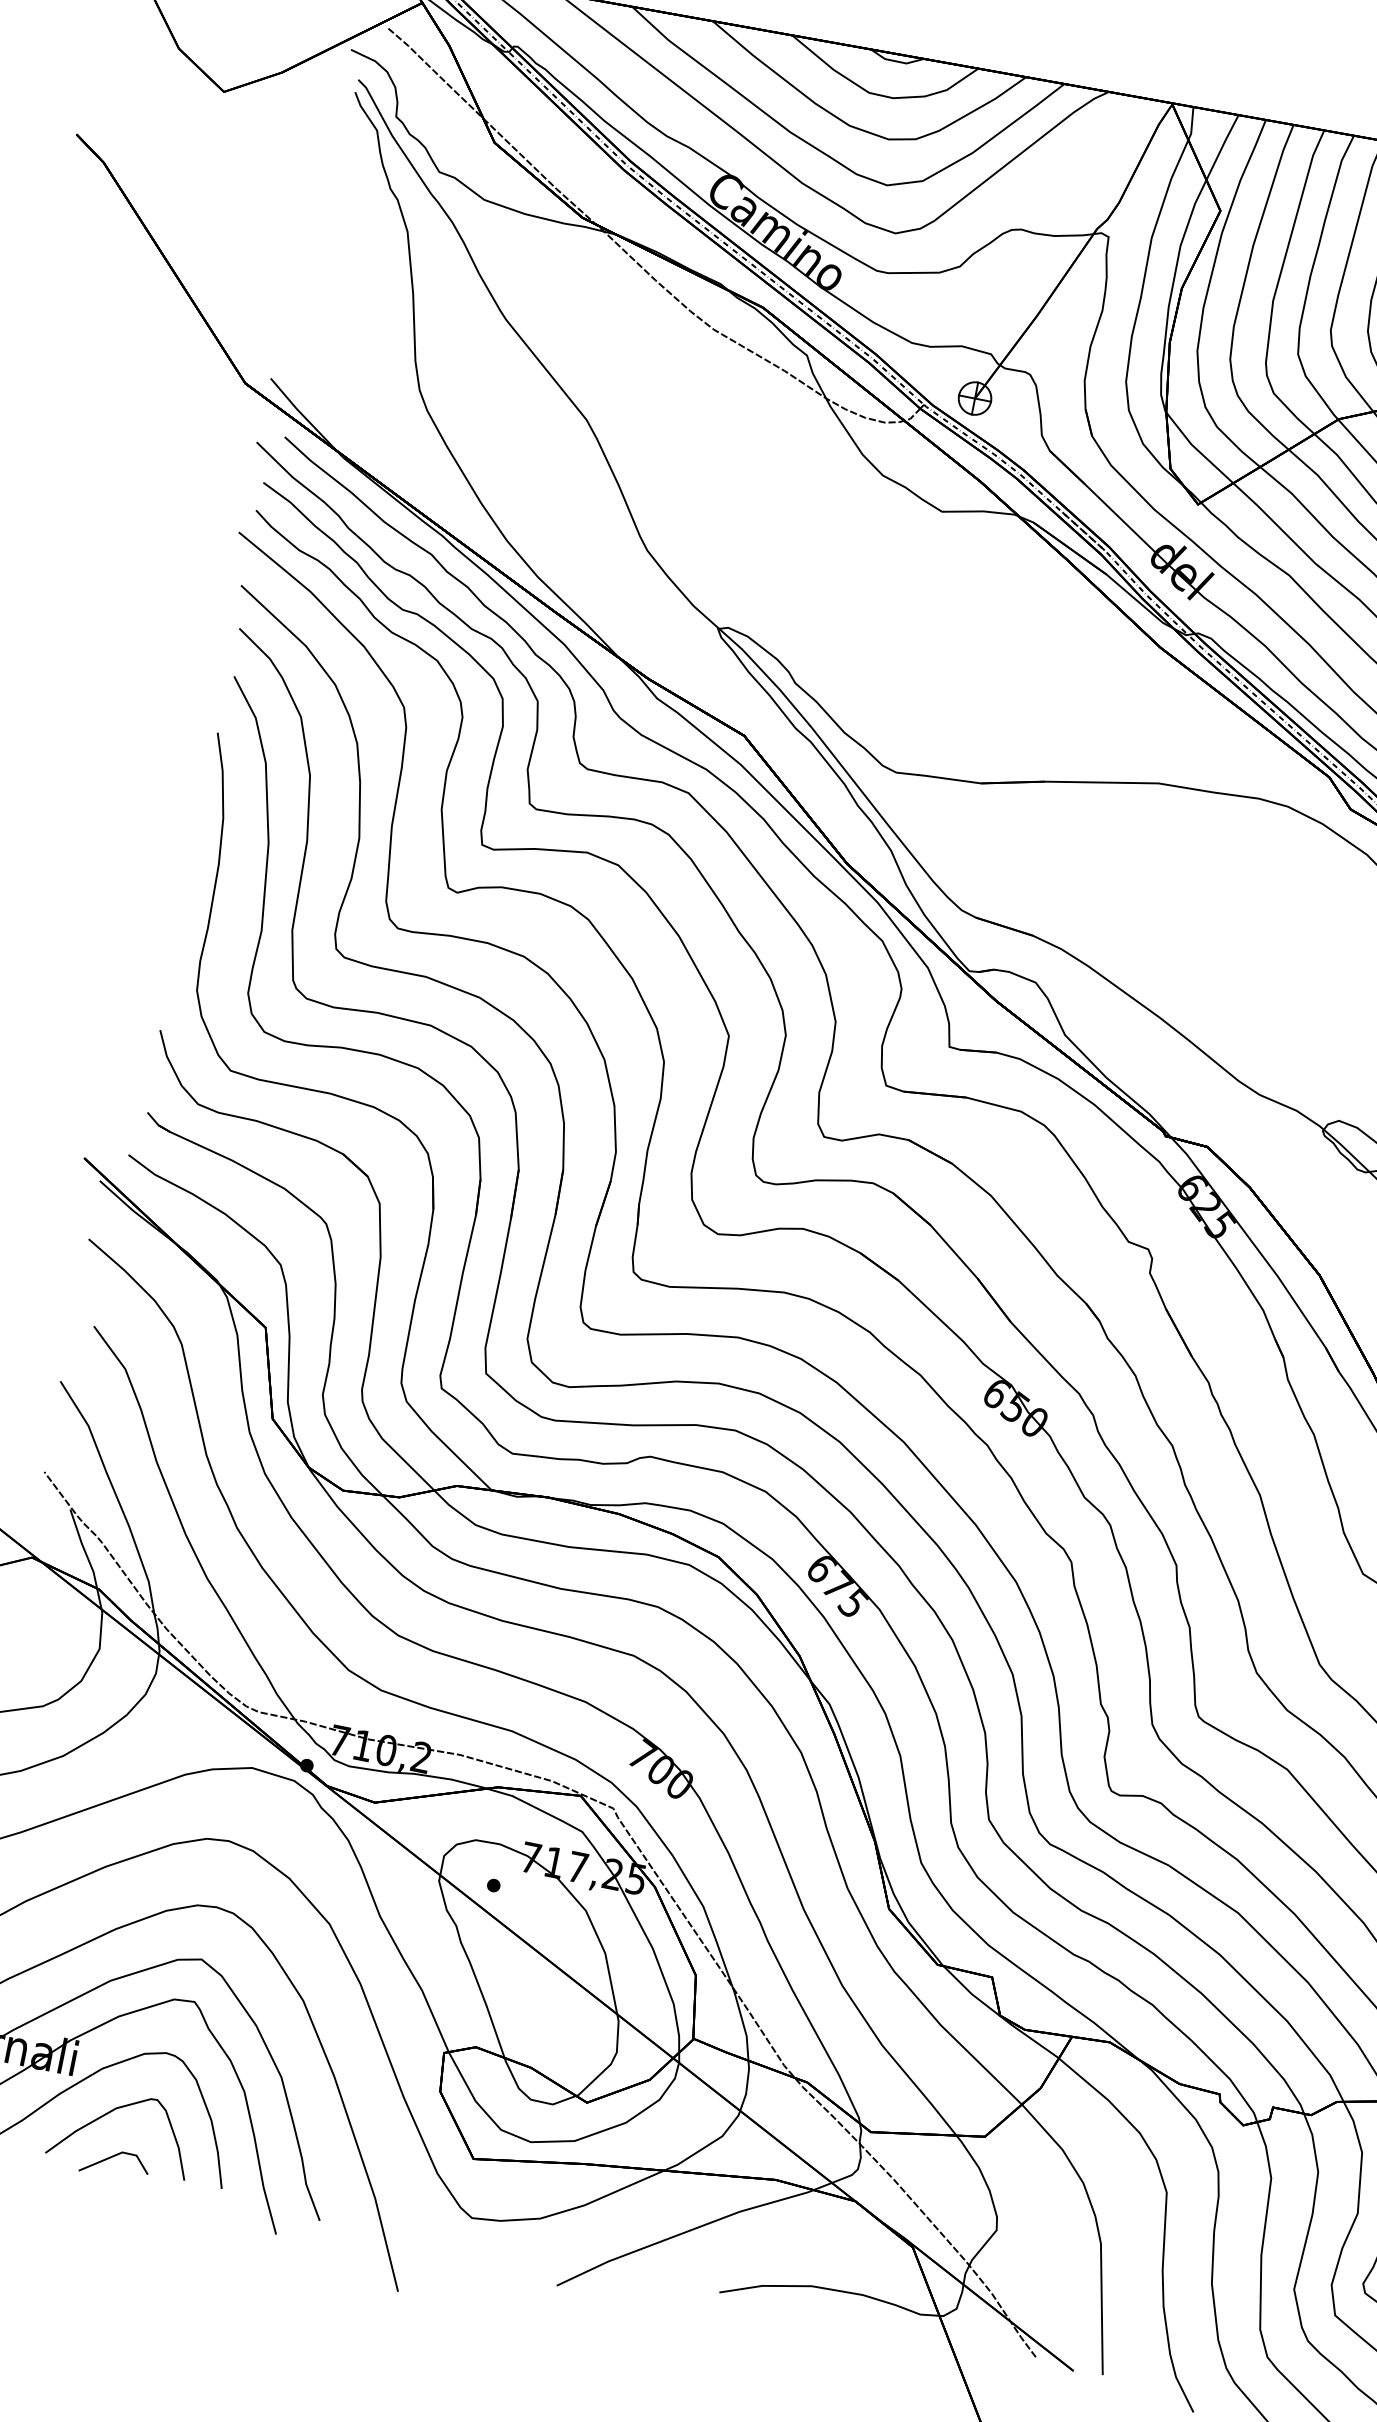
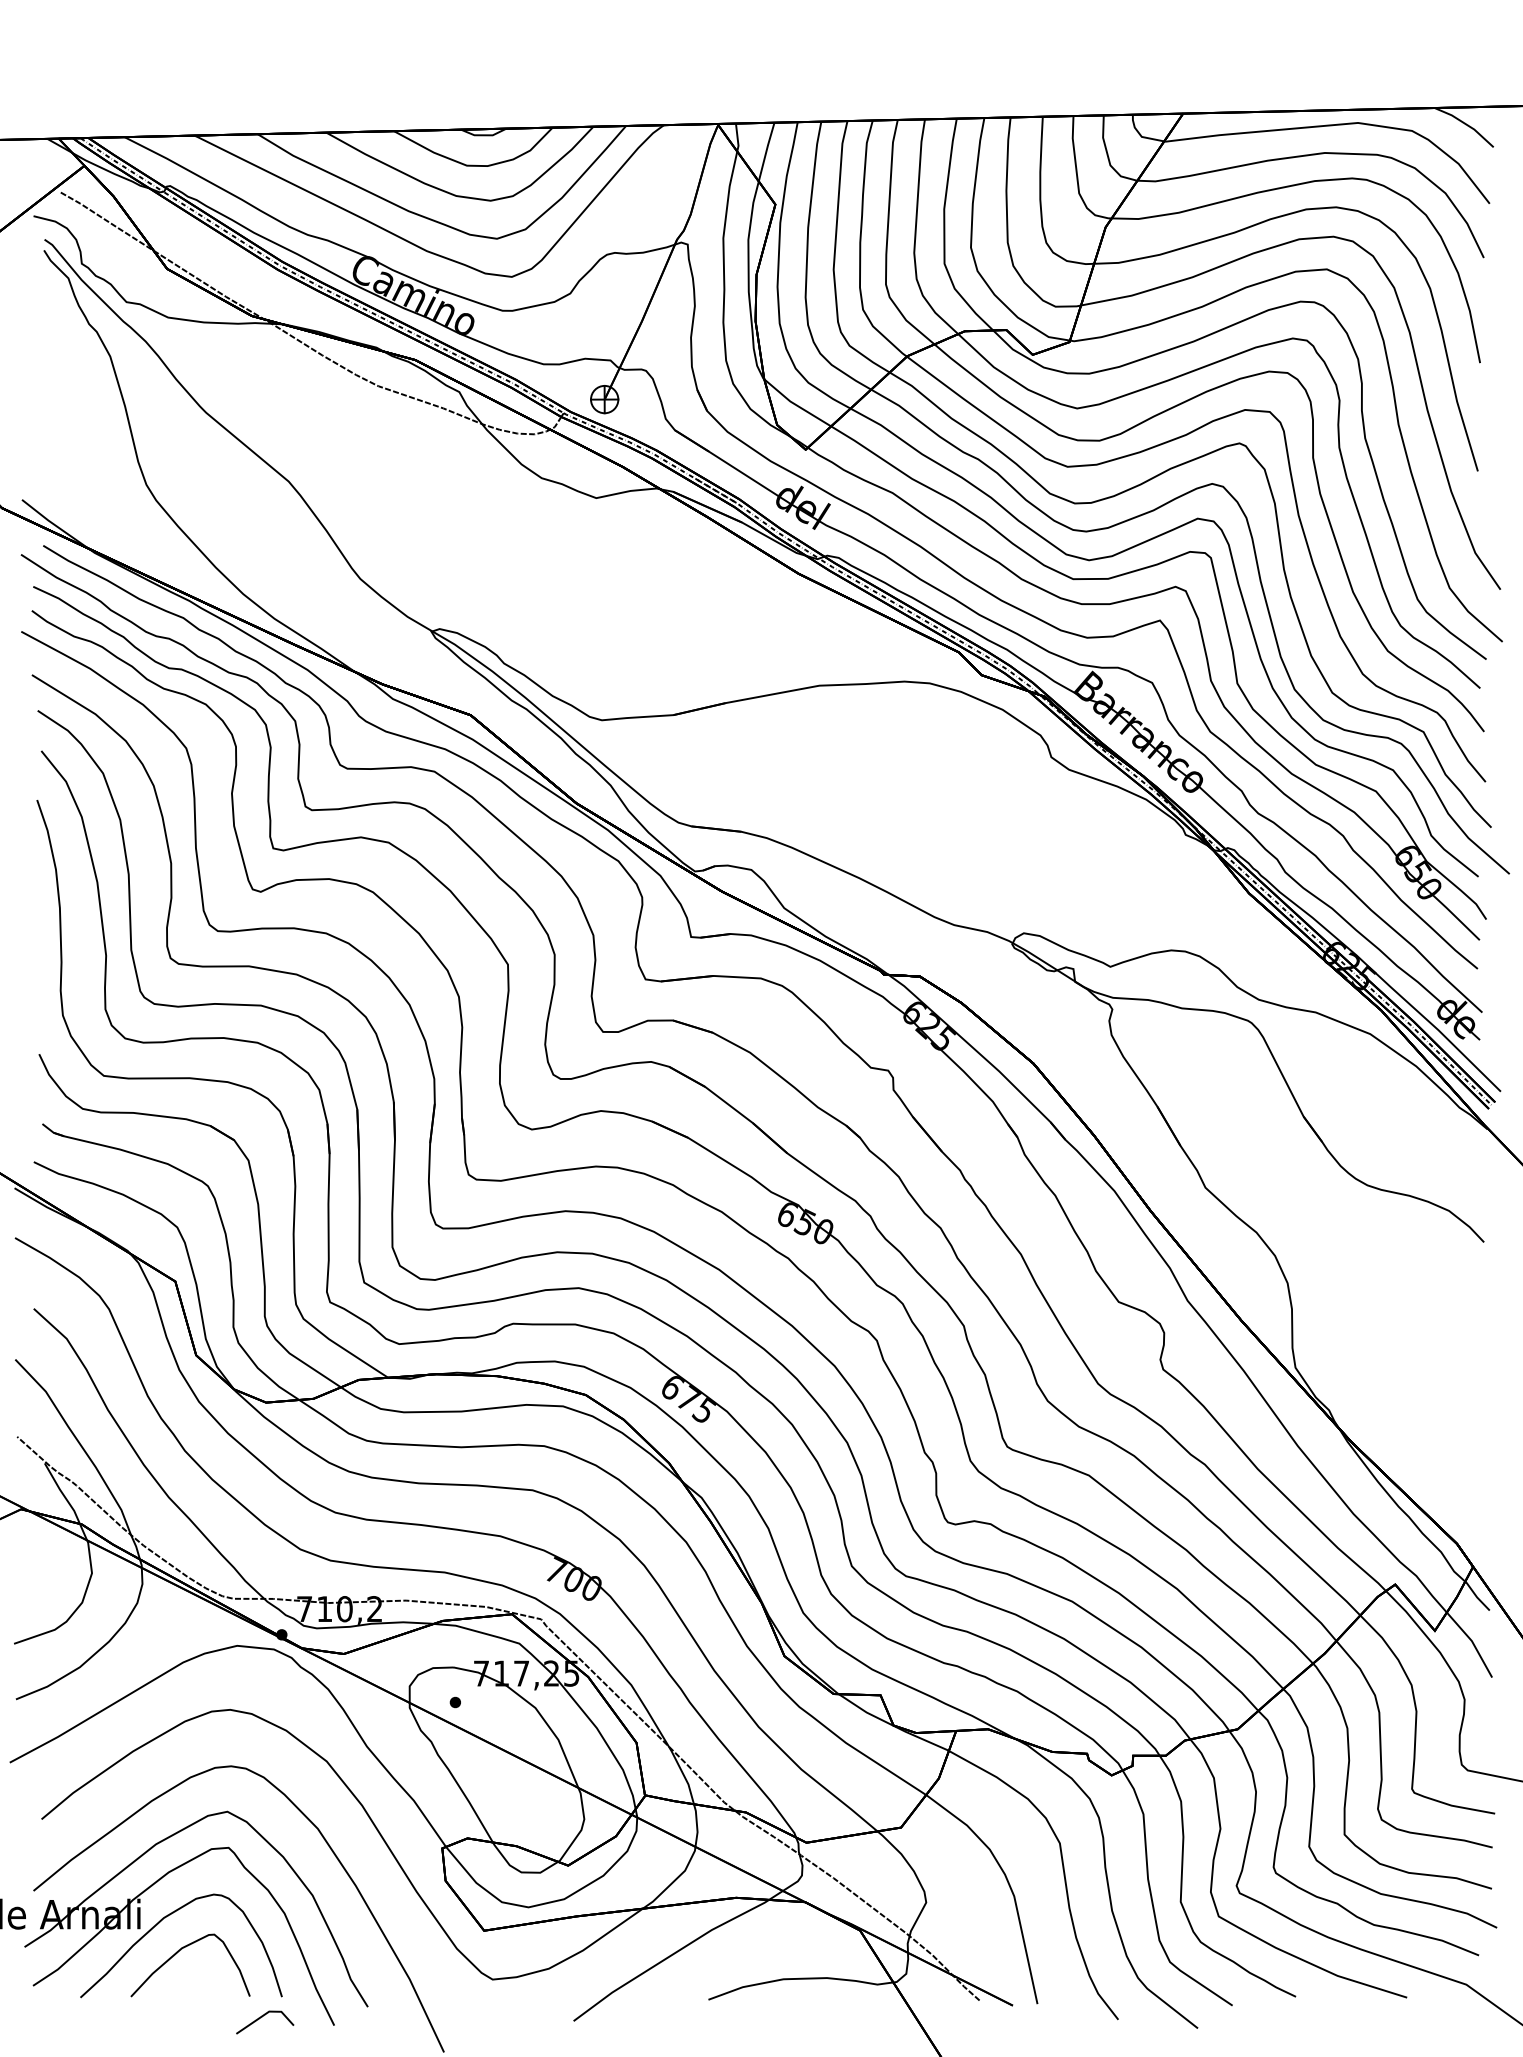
line: (113, 2157) -> (262, 2017), moved

